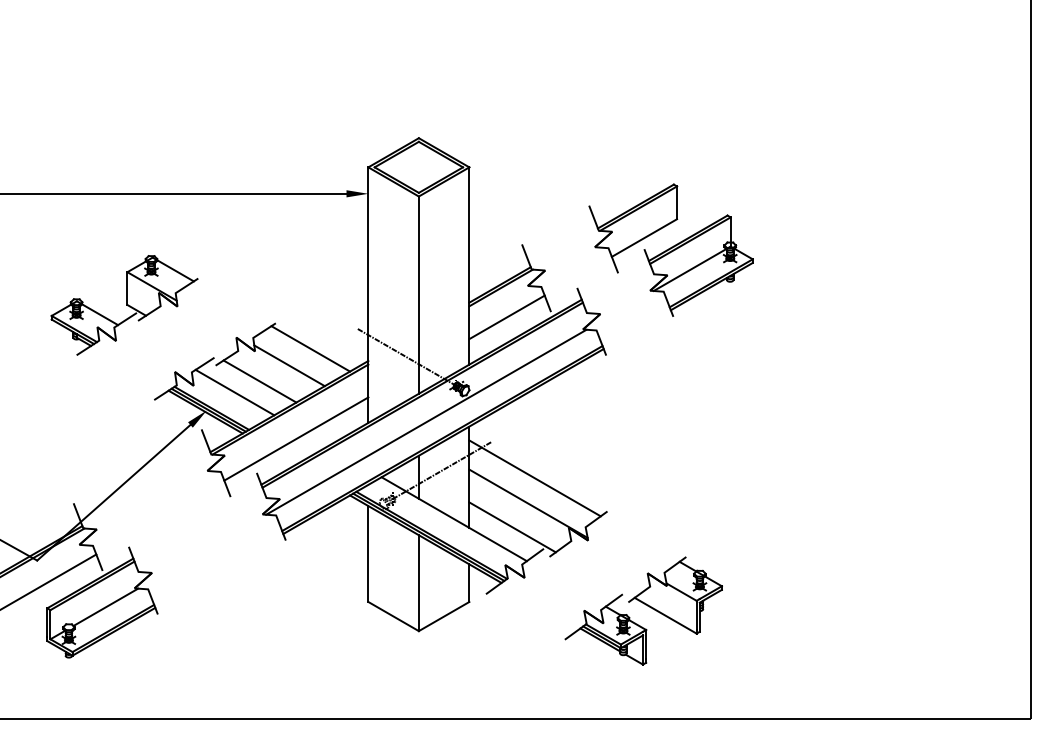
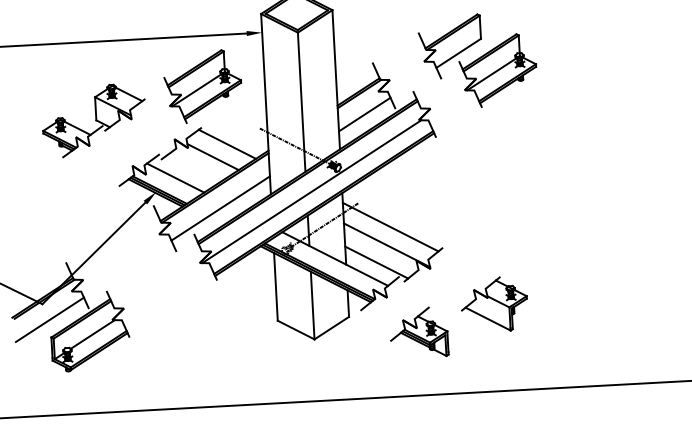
part: (280, 265) -> (202, 86), added
line: (259, 381) -> (192, 169), removed
part: (605, 629) -> (418, 332), moved

